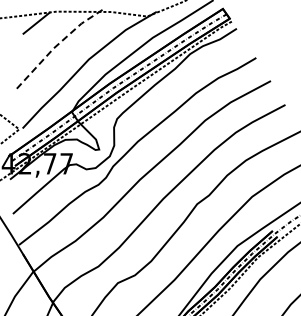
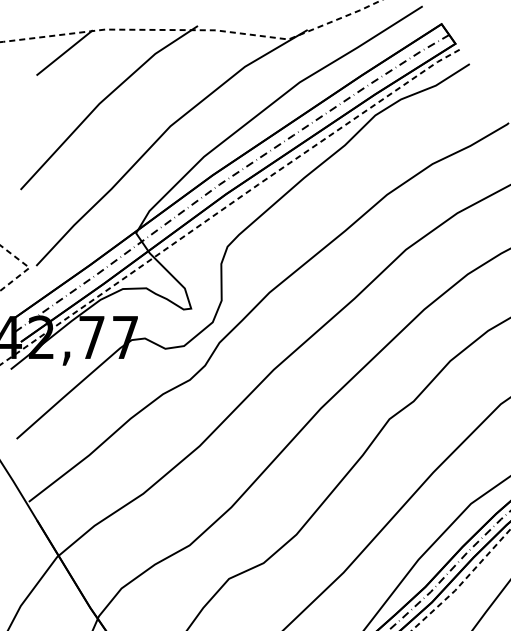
line: (56, 46) -> (104, 100), dashed -> solid

